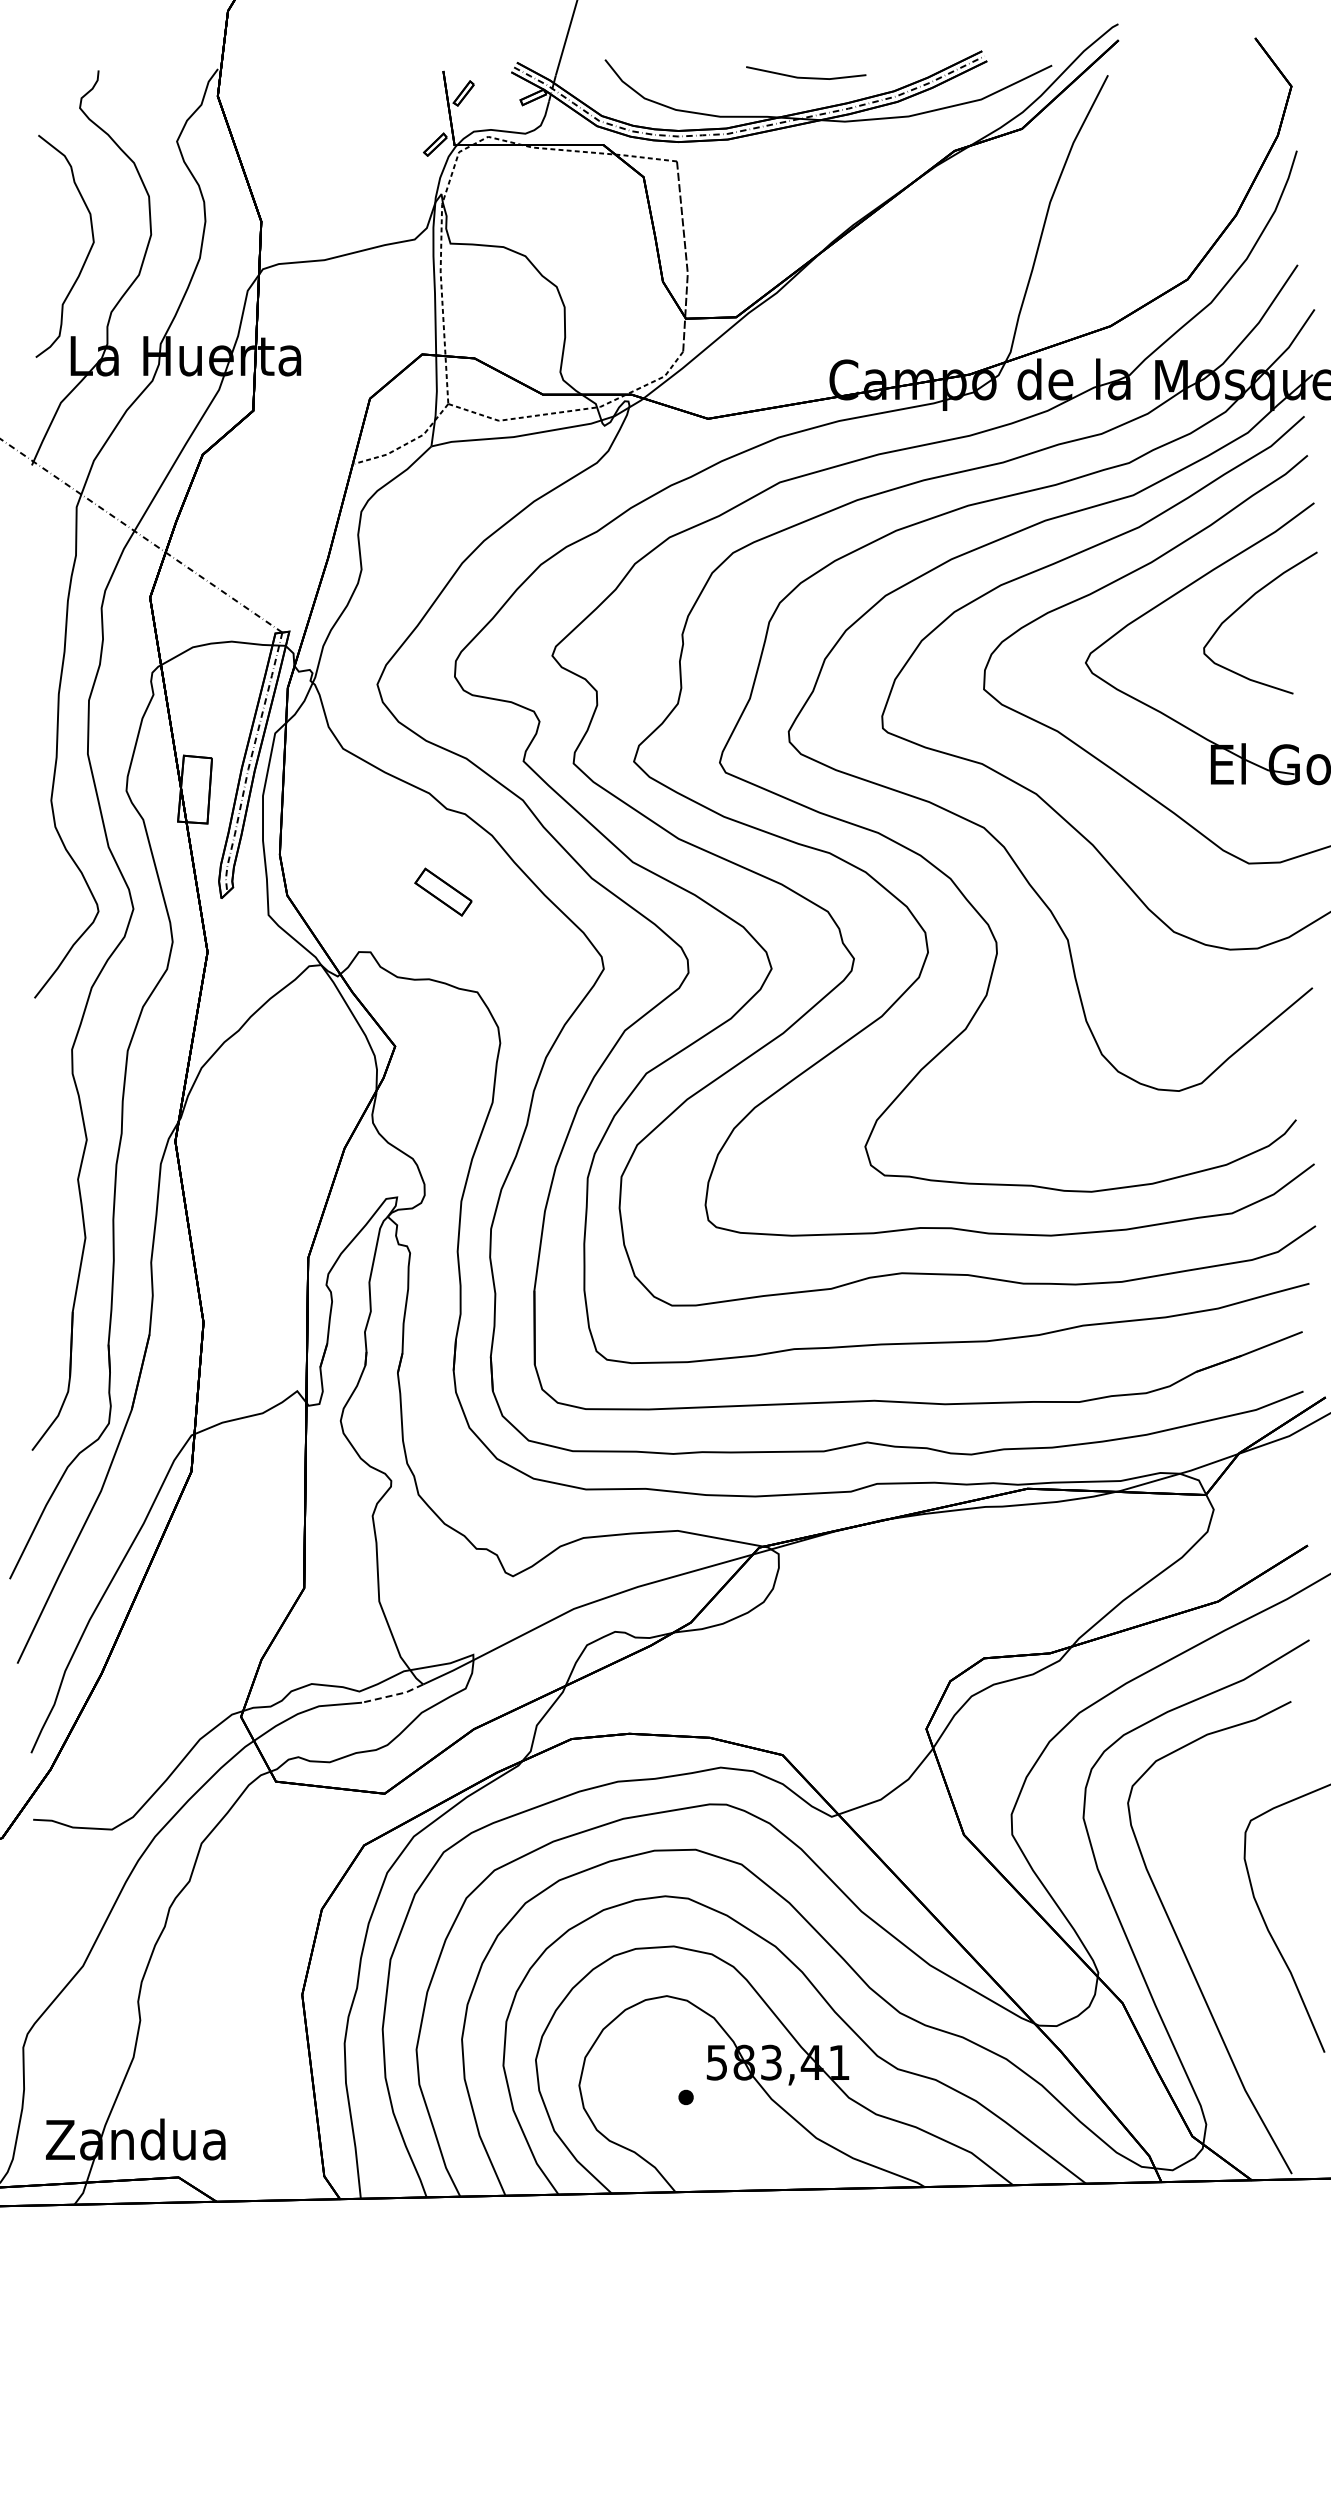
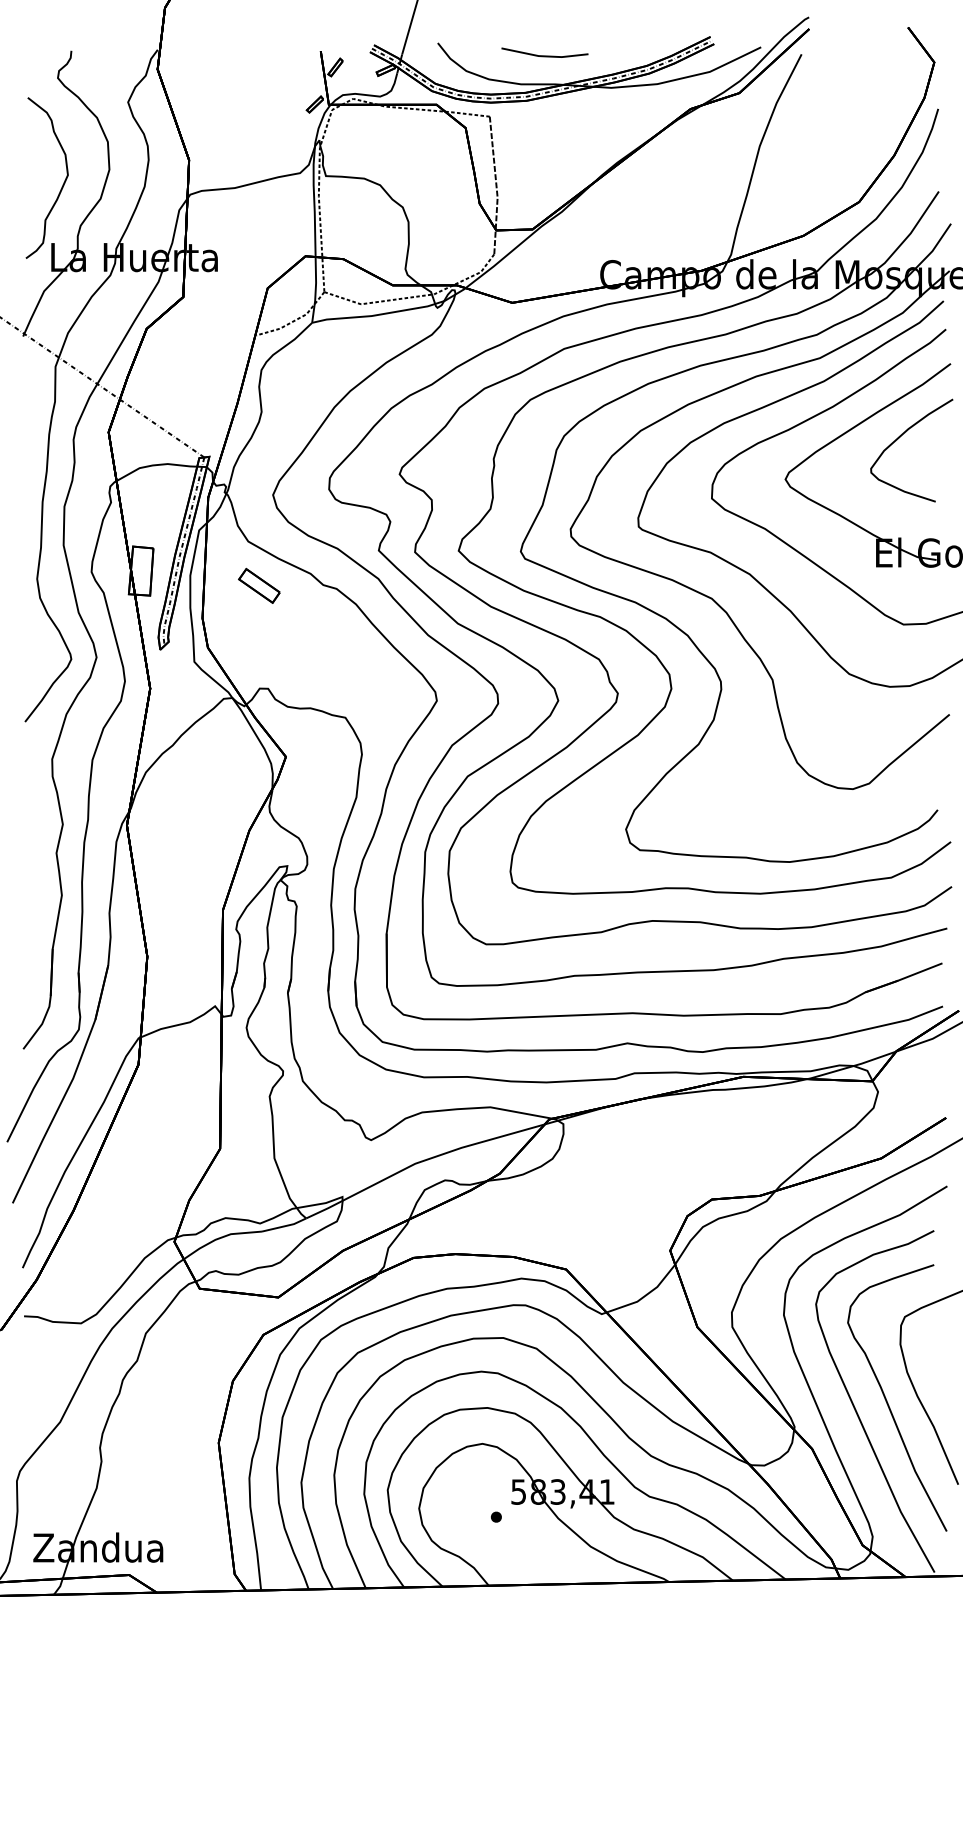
line: (806, 77) -> (545, 55), moved
part: (443, 891) -> (259, 585), moved
line: (393, 1695) -> (284, 1226), dashed -> solid
curve: (1226, 1936) -> (887, 1400), added

